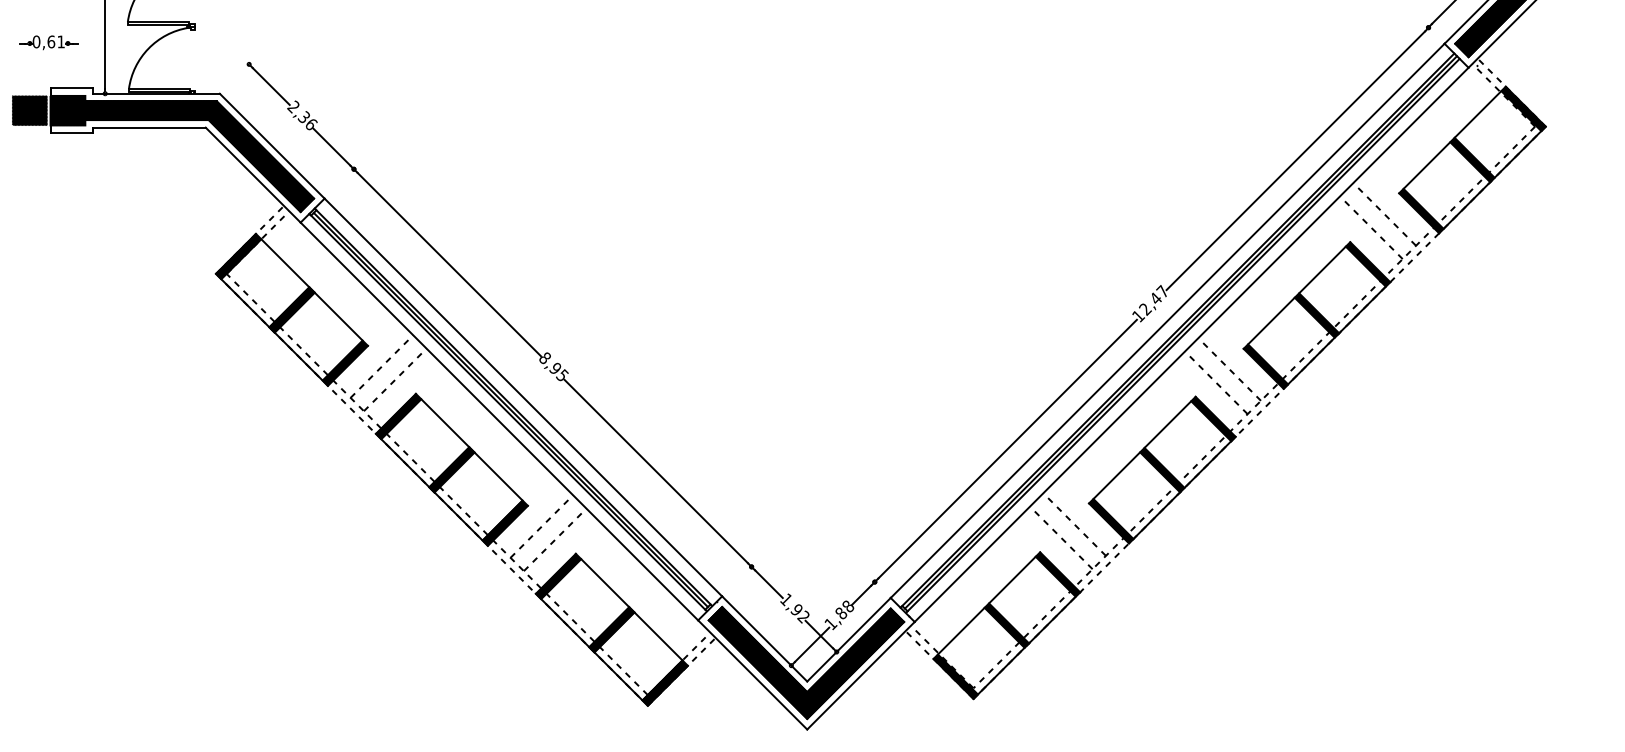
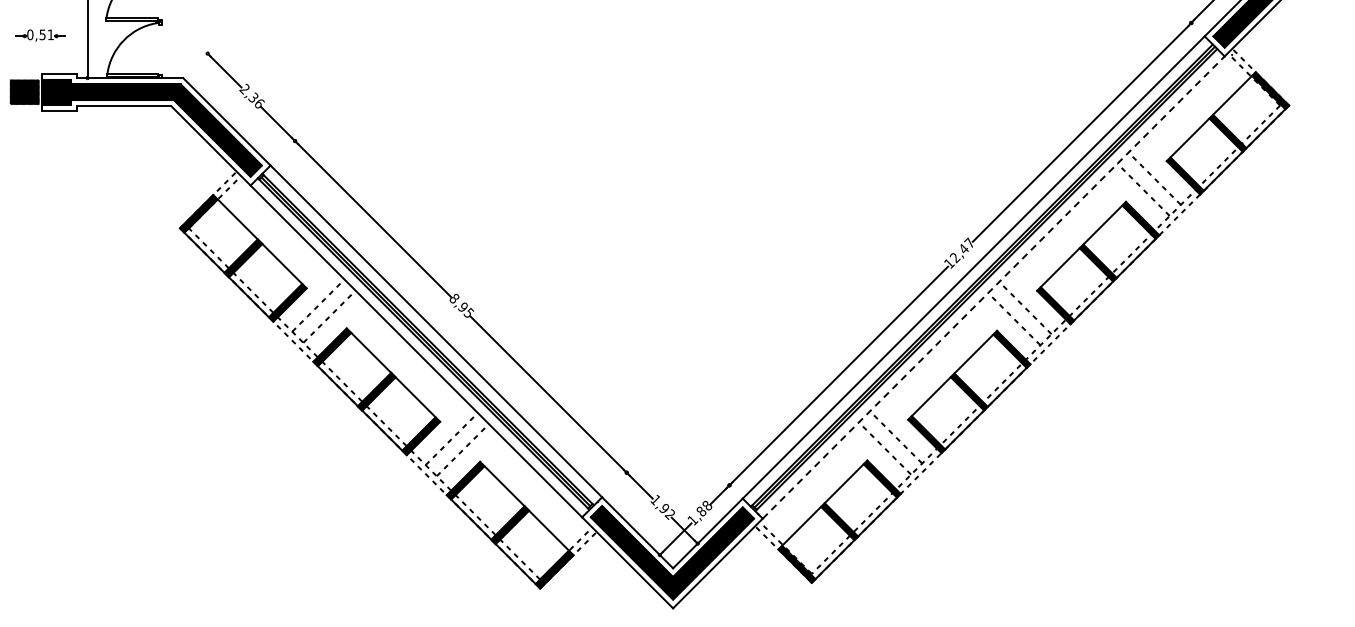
text: (51, 41) -> (42, 34), 0,61 -> 0,51
line: (1191, 344) -> (993, 287), solid -> dashed

